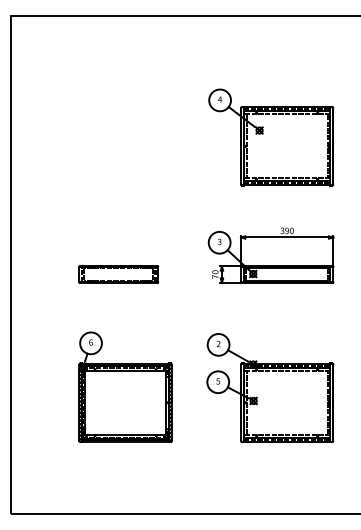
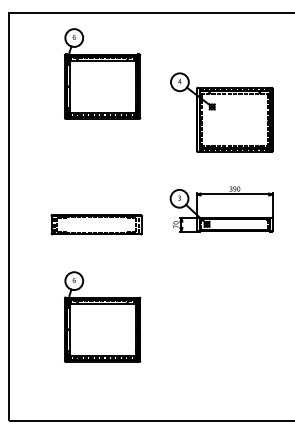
part: (125, 89) -> (102, 73), added
part: (118, 274) -> (96, 224), size x1.4
part: (270, 387) -> (221, 317), removed

